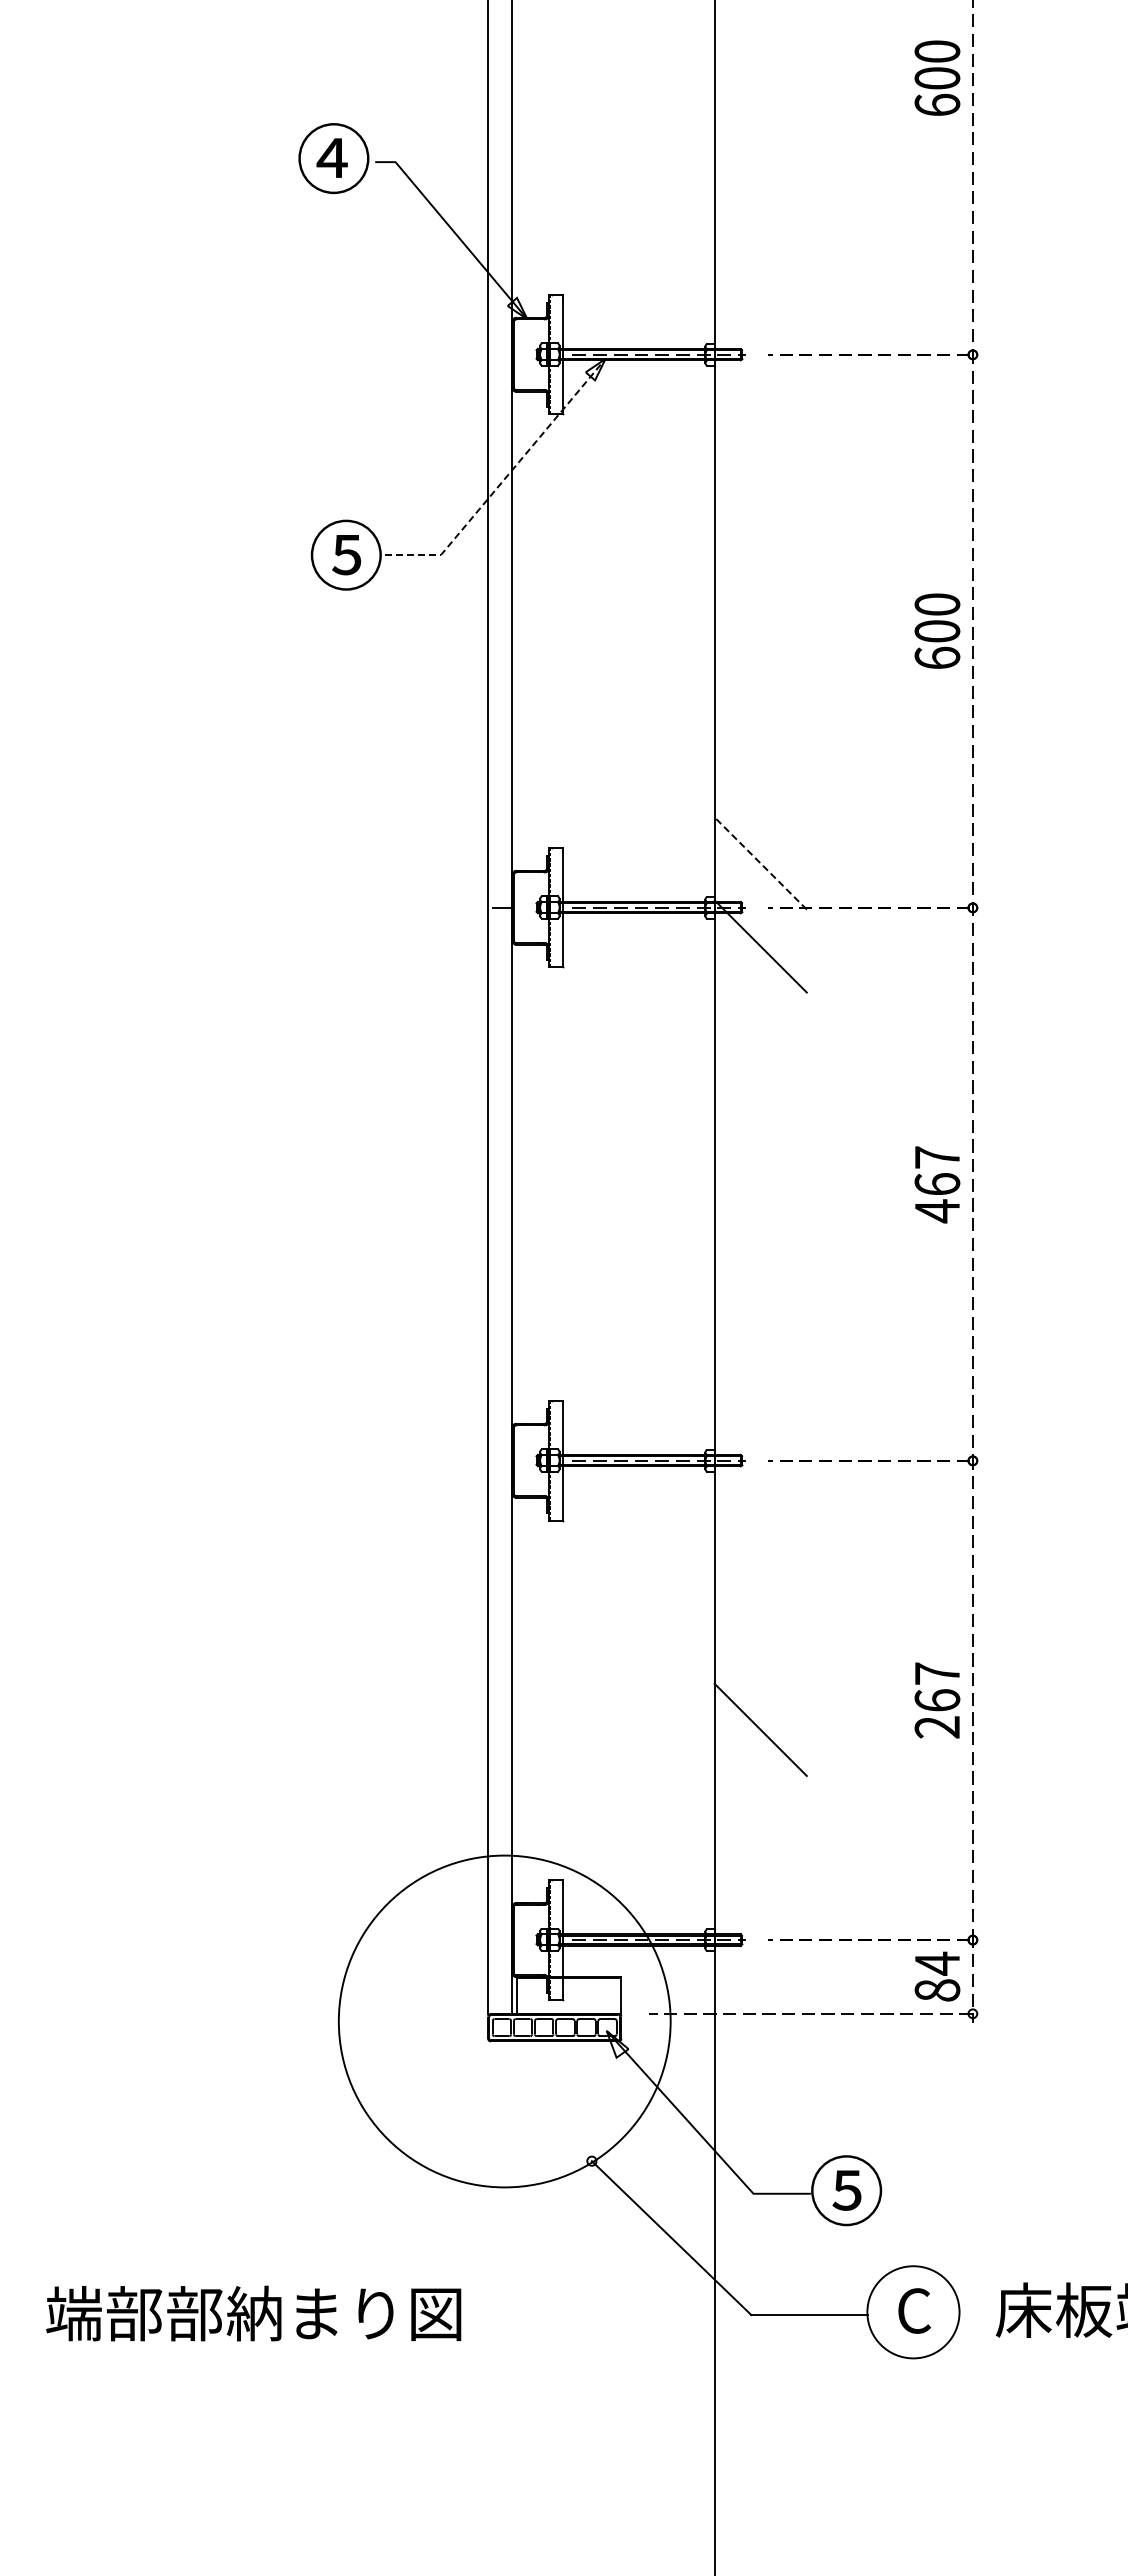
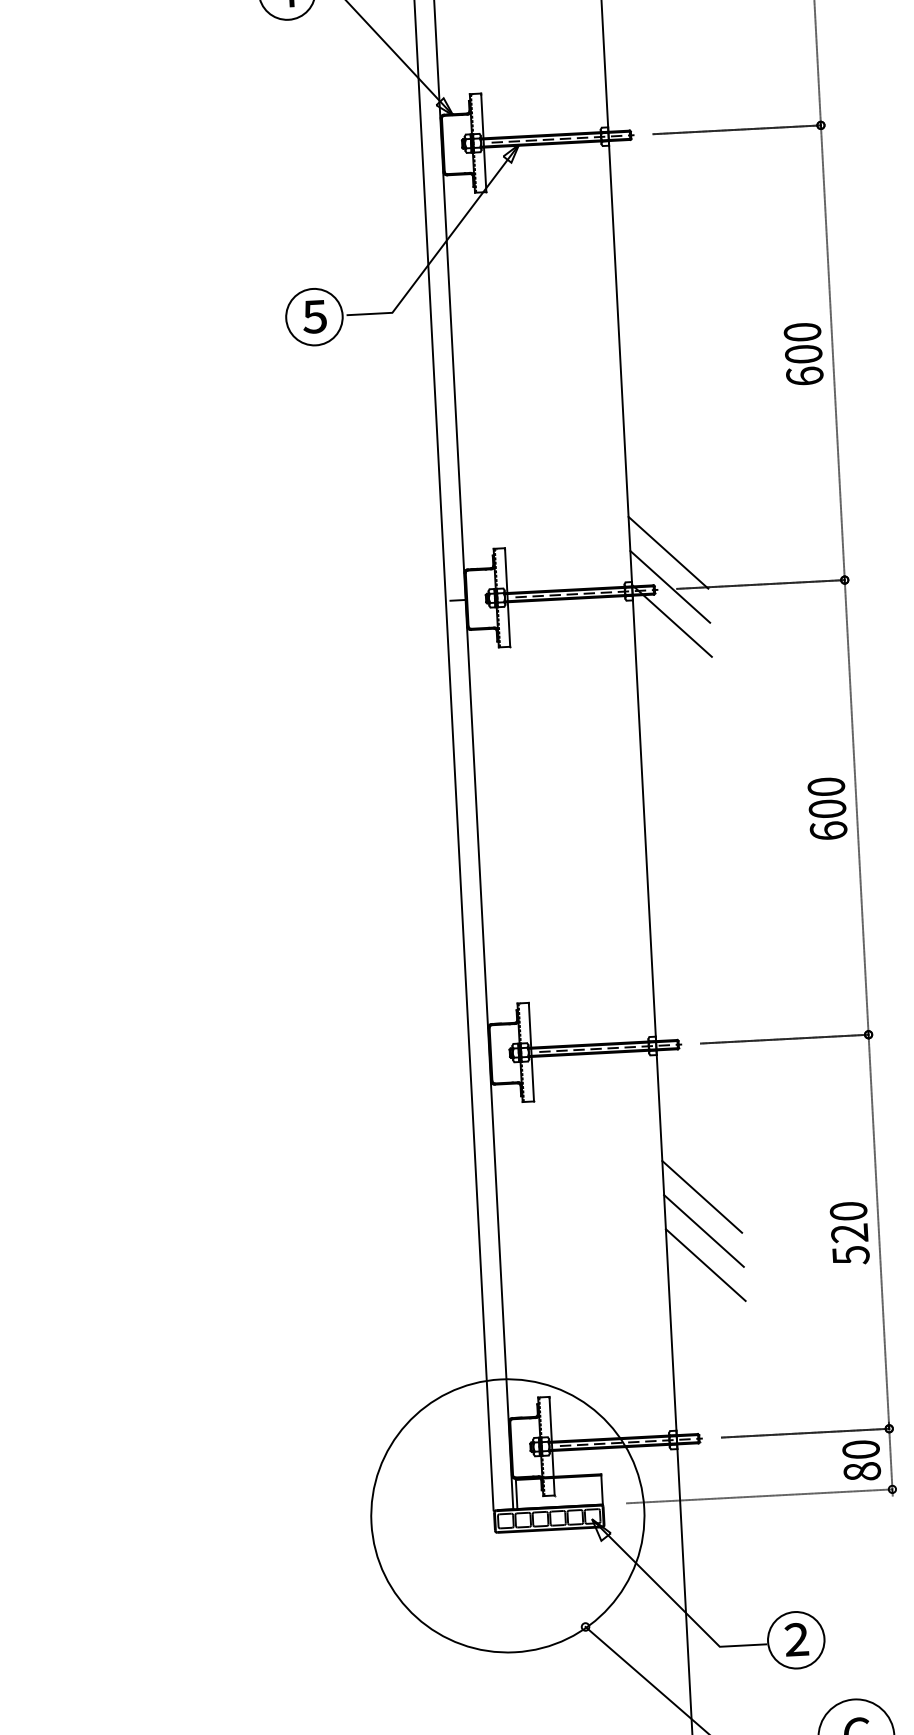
line: (505, 478) -> (442, 247), dashed -> solid
line: (760, 863) -> (668, 552), dashed -> solid
line: (760, 904) -> (670, 586), added
text: (937, 1184) -> (827, 809), 467 -> 600
line: (760, 1646) -> (701, 1196), added
line: (760, 1688) -> (703, 1231), added
text: (937, 1700) -> (849, 1233), 267 -> 520
text: (937, 1963) -> (861, 1449), 84 -> 80
text: (846, 2189) -> (796, 1639), ⑤ -> ②

